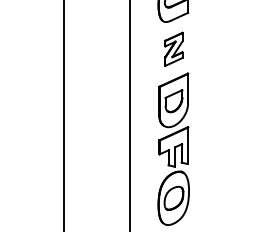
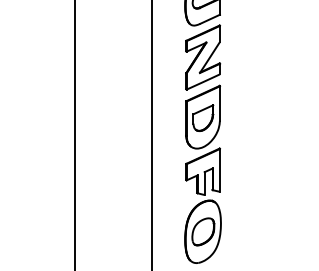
part: (174, 49) -> (203, 57), size x1.67

